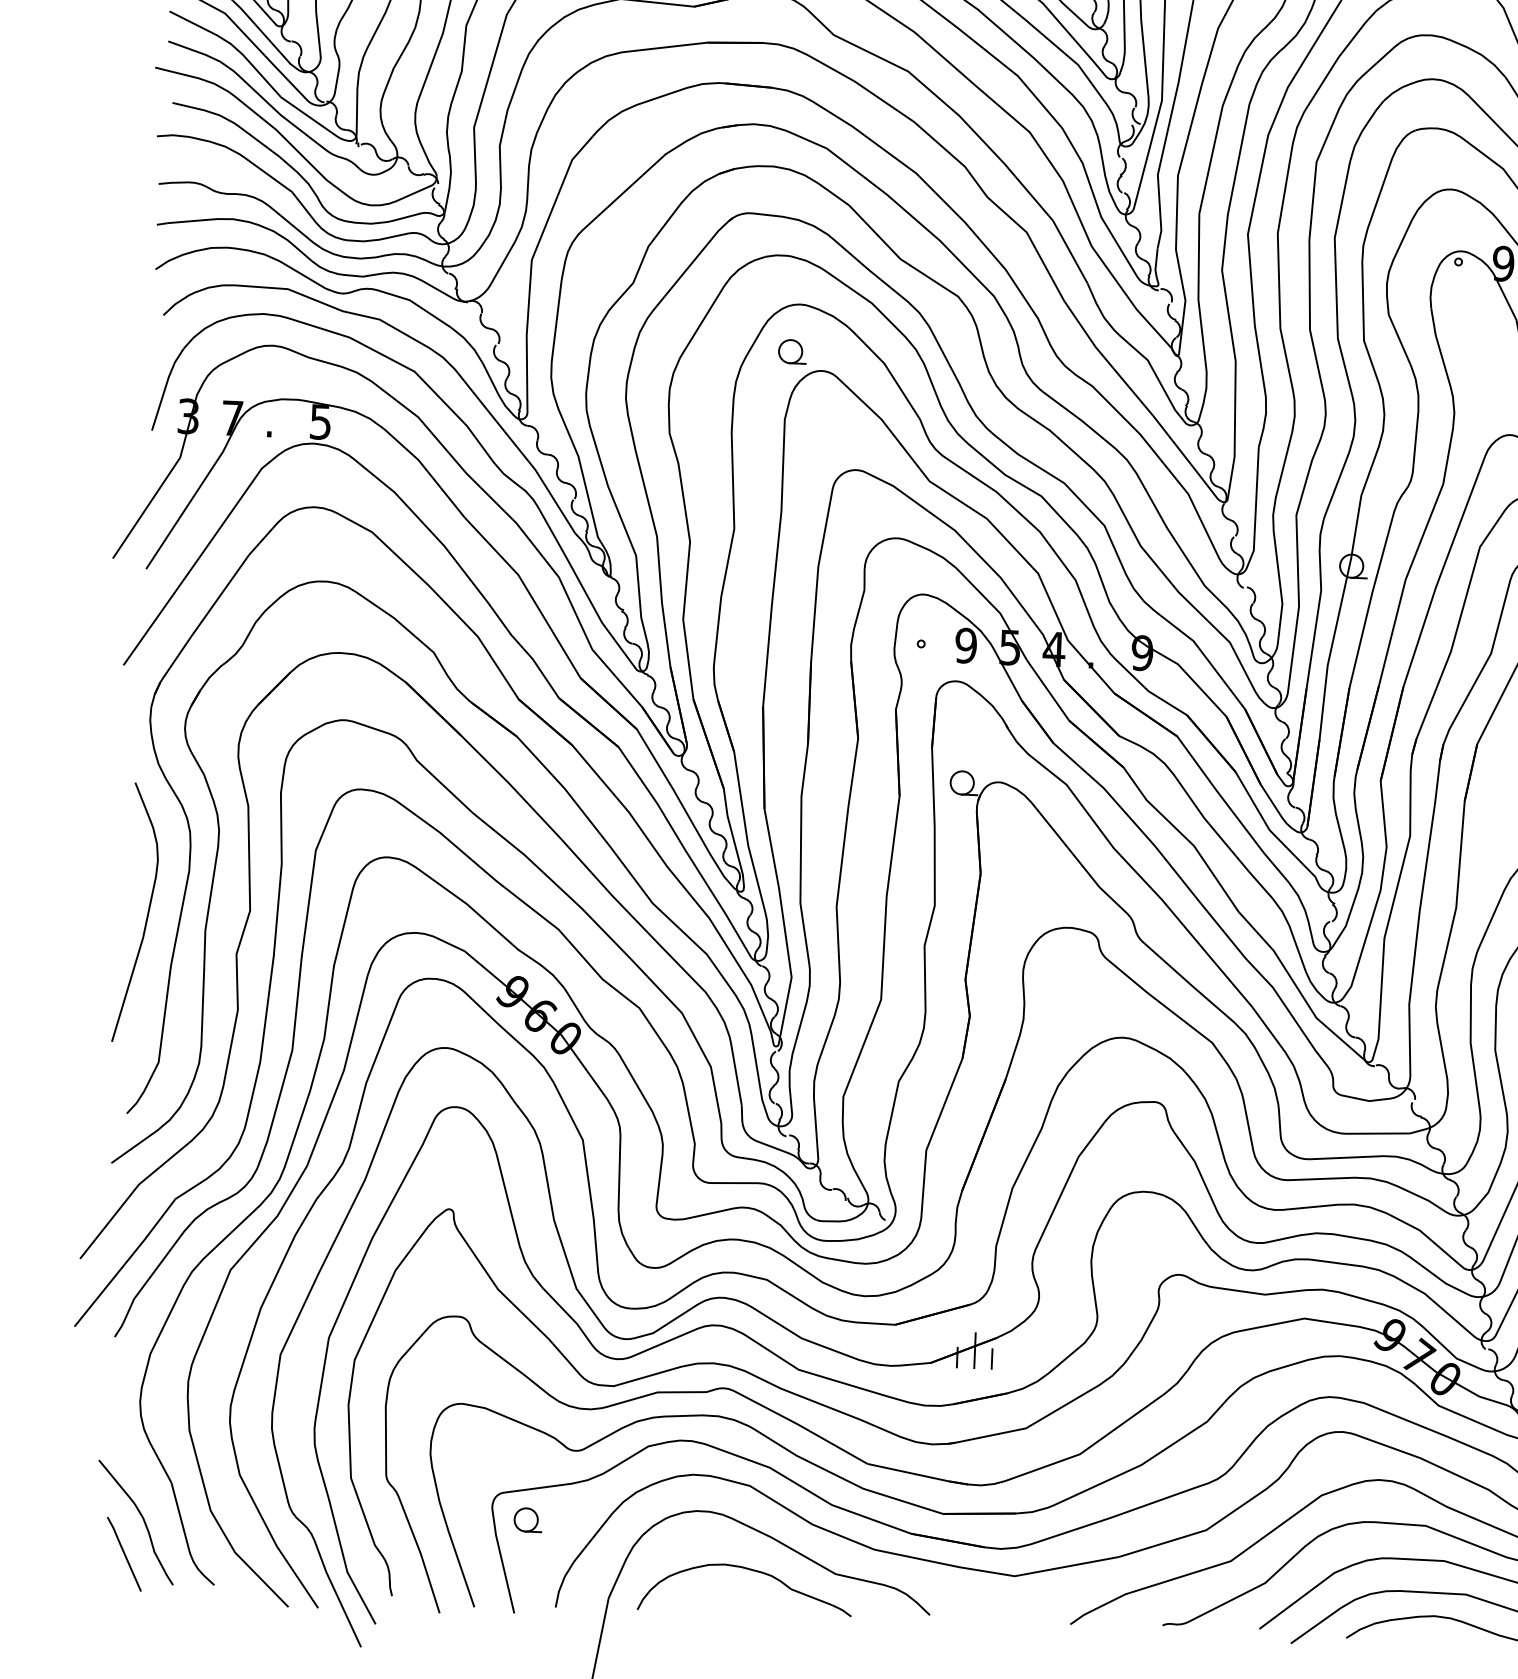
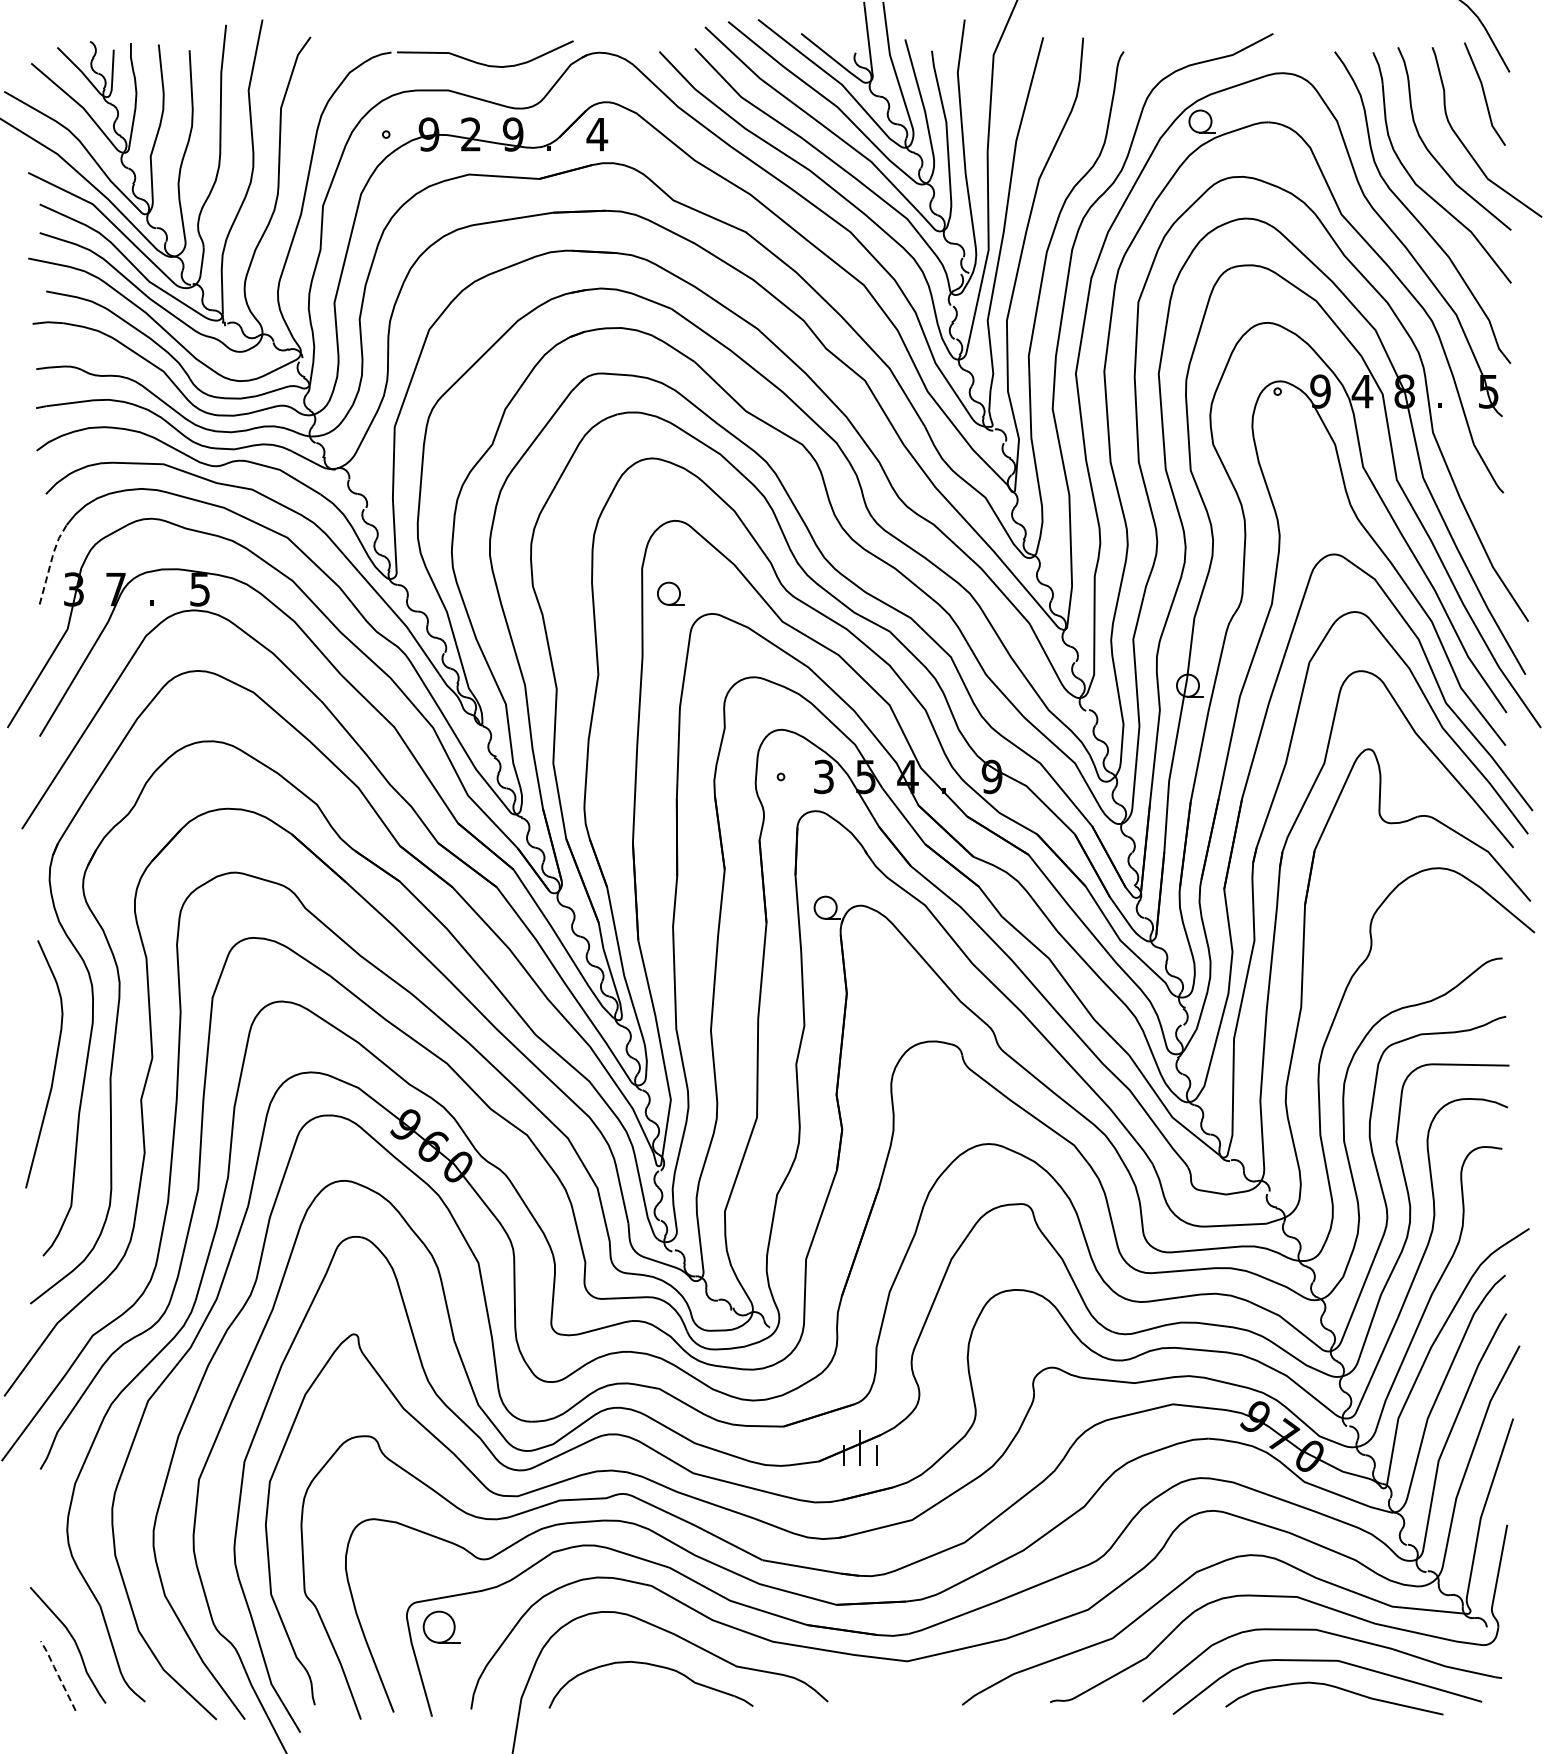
part: (792, 351) -> (670, 593), moved
line: (166, 387) -> (51, 562), solid -> dashed
text: (965, 645) -> (823, 776), 9 -> 3
part: (527, 1520) -> (440, 1627), size x1.4
line: (123, 1552) -> (57, 1674), solid -> dashed

